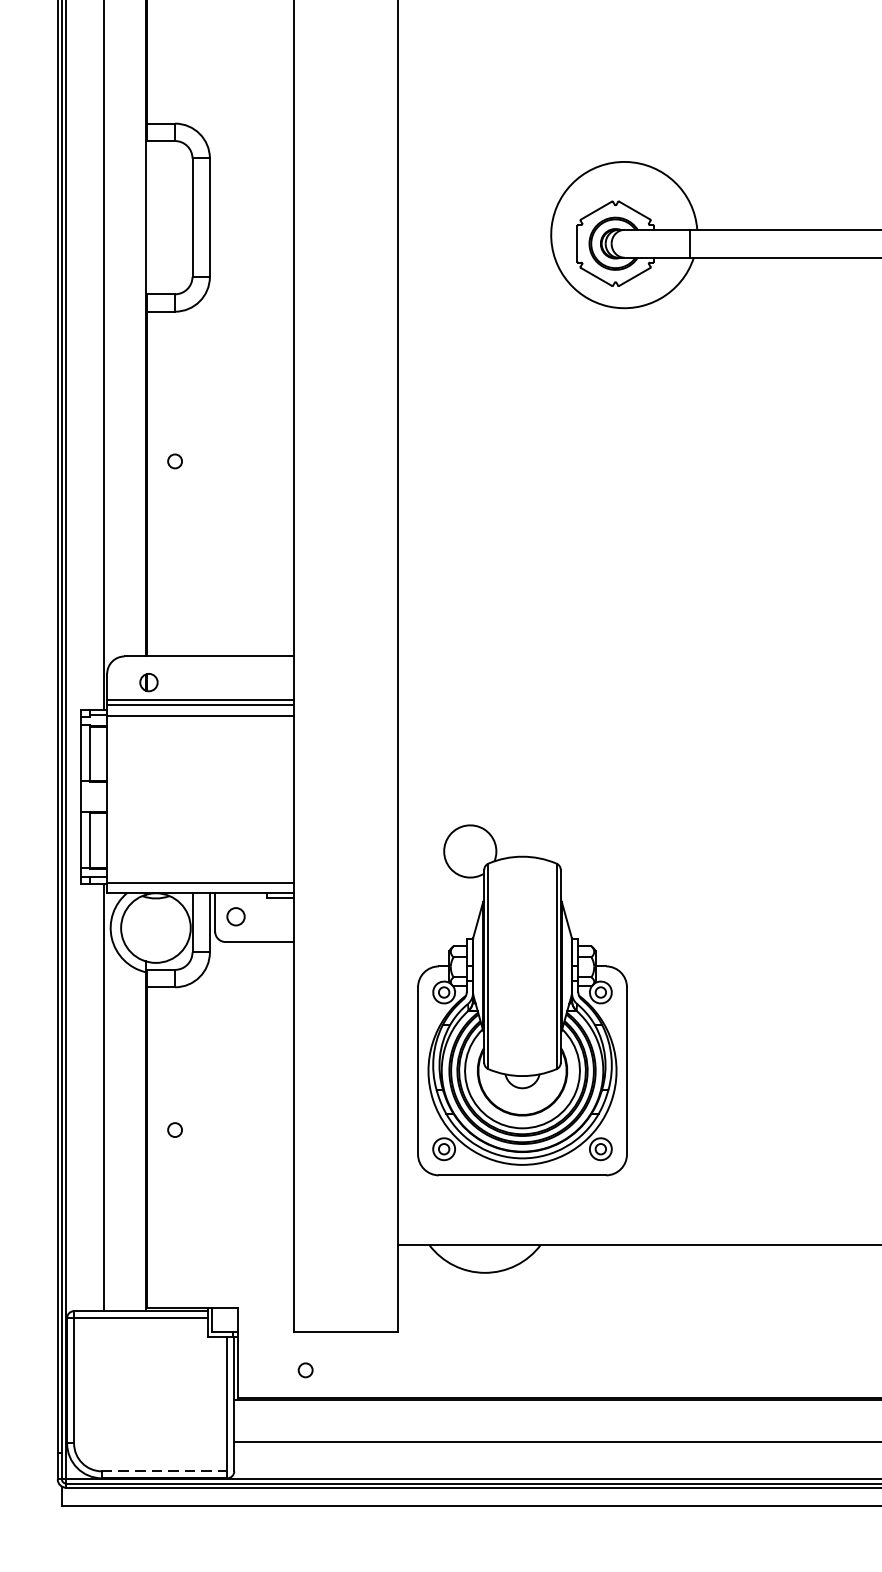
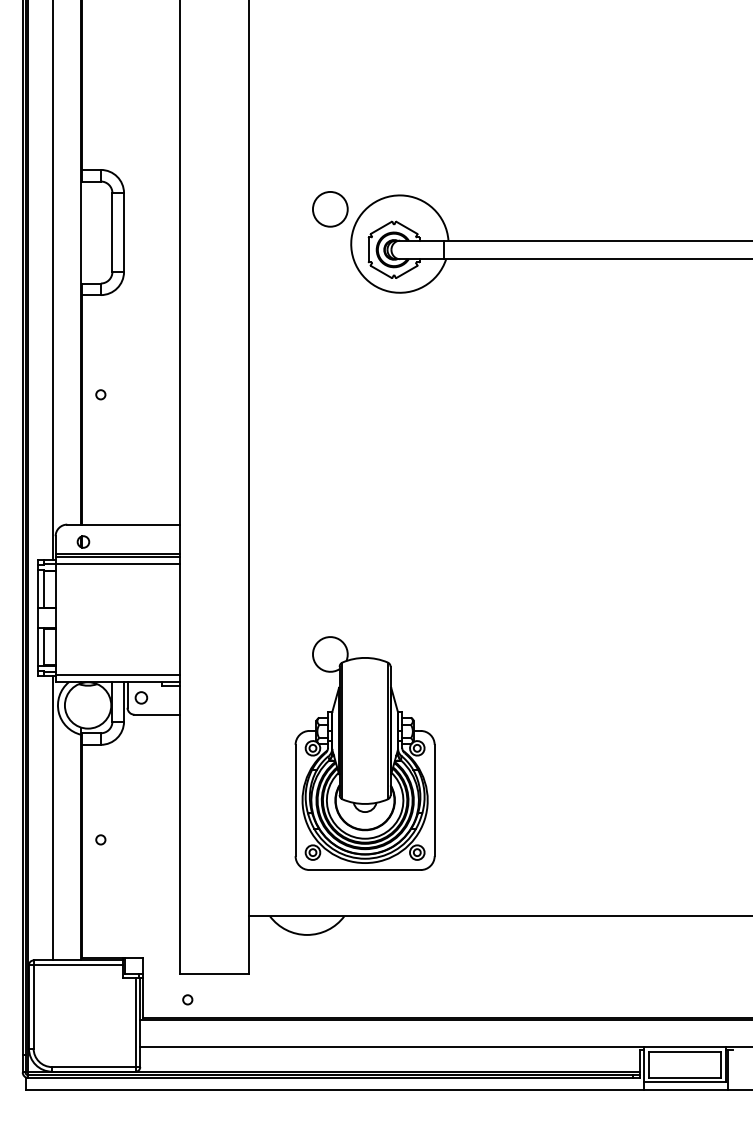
circle: (520, 183) -> (330, 209), added
part: (521, 1000) -> (364, 753), moved
line: (168, 1471) -> (96, 1067), dashed -> solid

